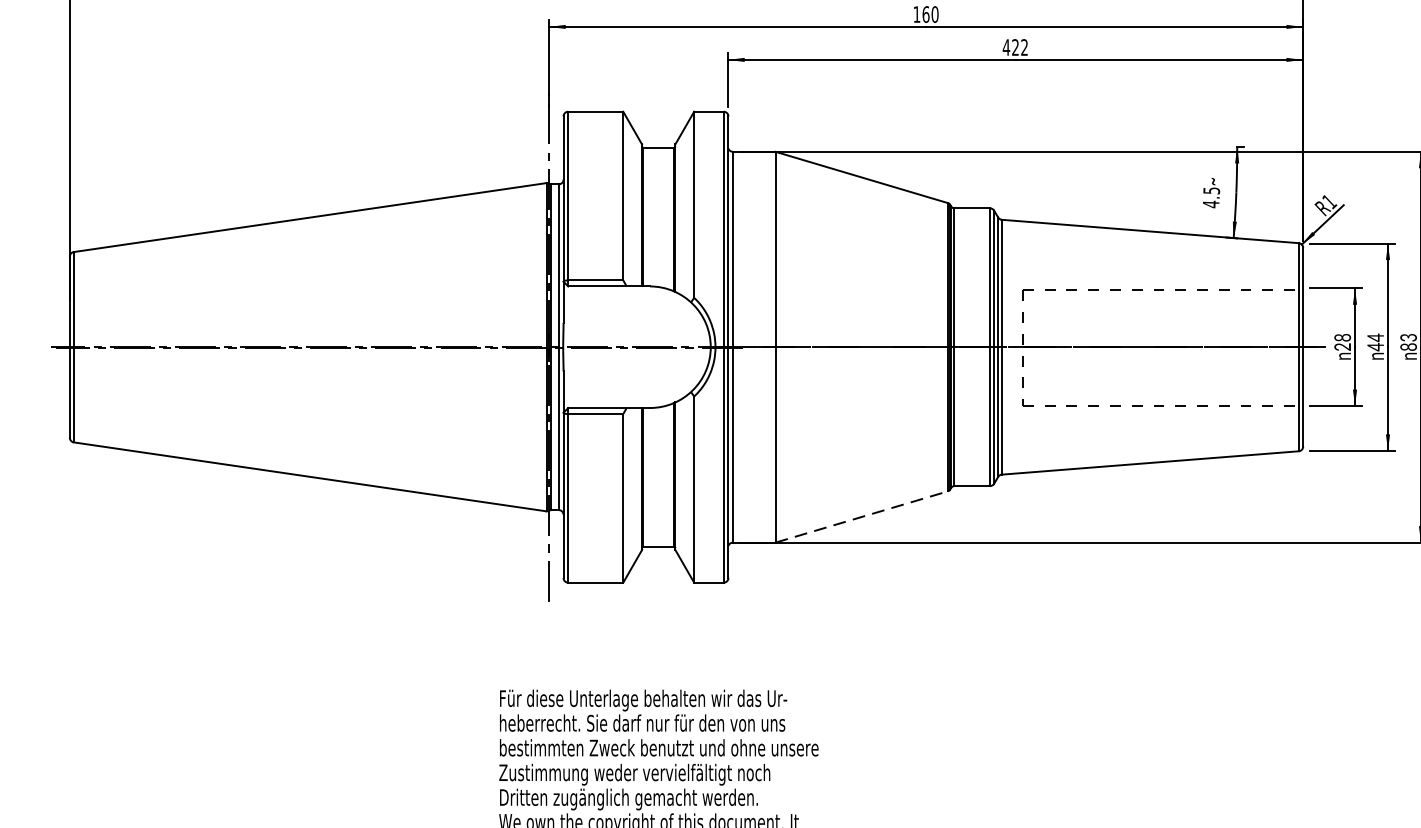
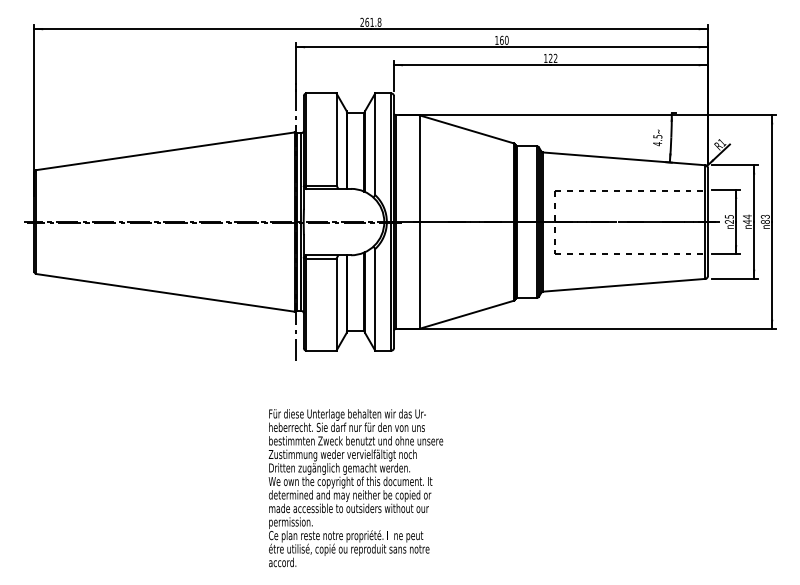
text: (1005, 47) -> (545, 58), 422 -> 122
text: (1342, 336) -> (729, 216), 28 -> 25
line: (863, 516) -> (467, 314), dashed -> solid

